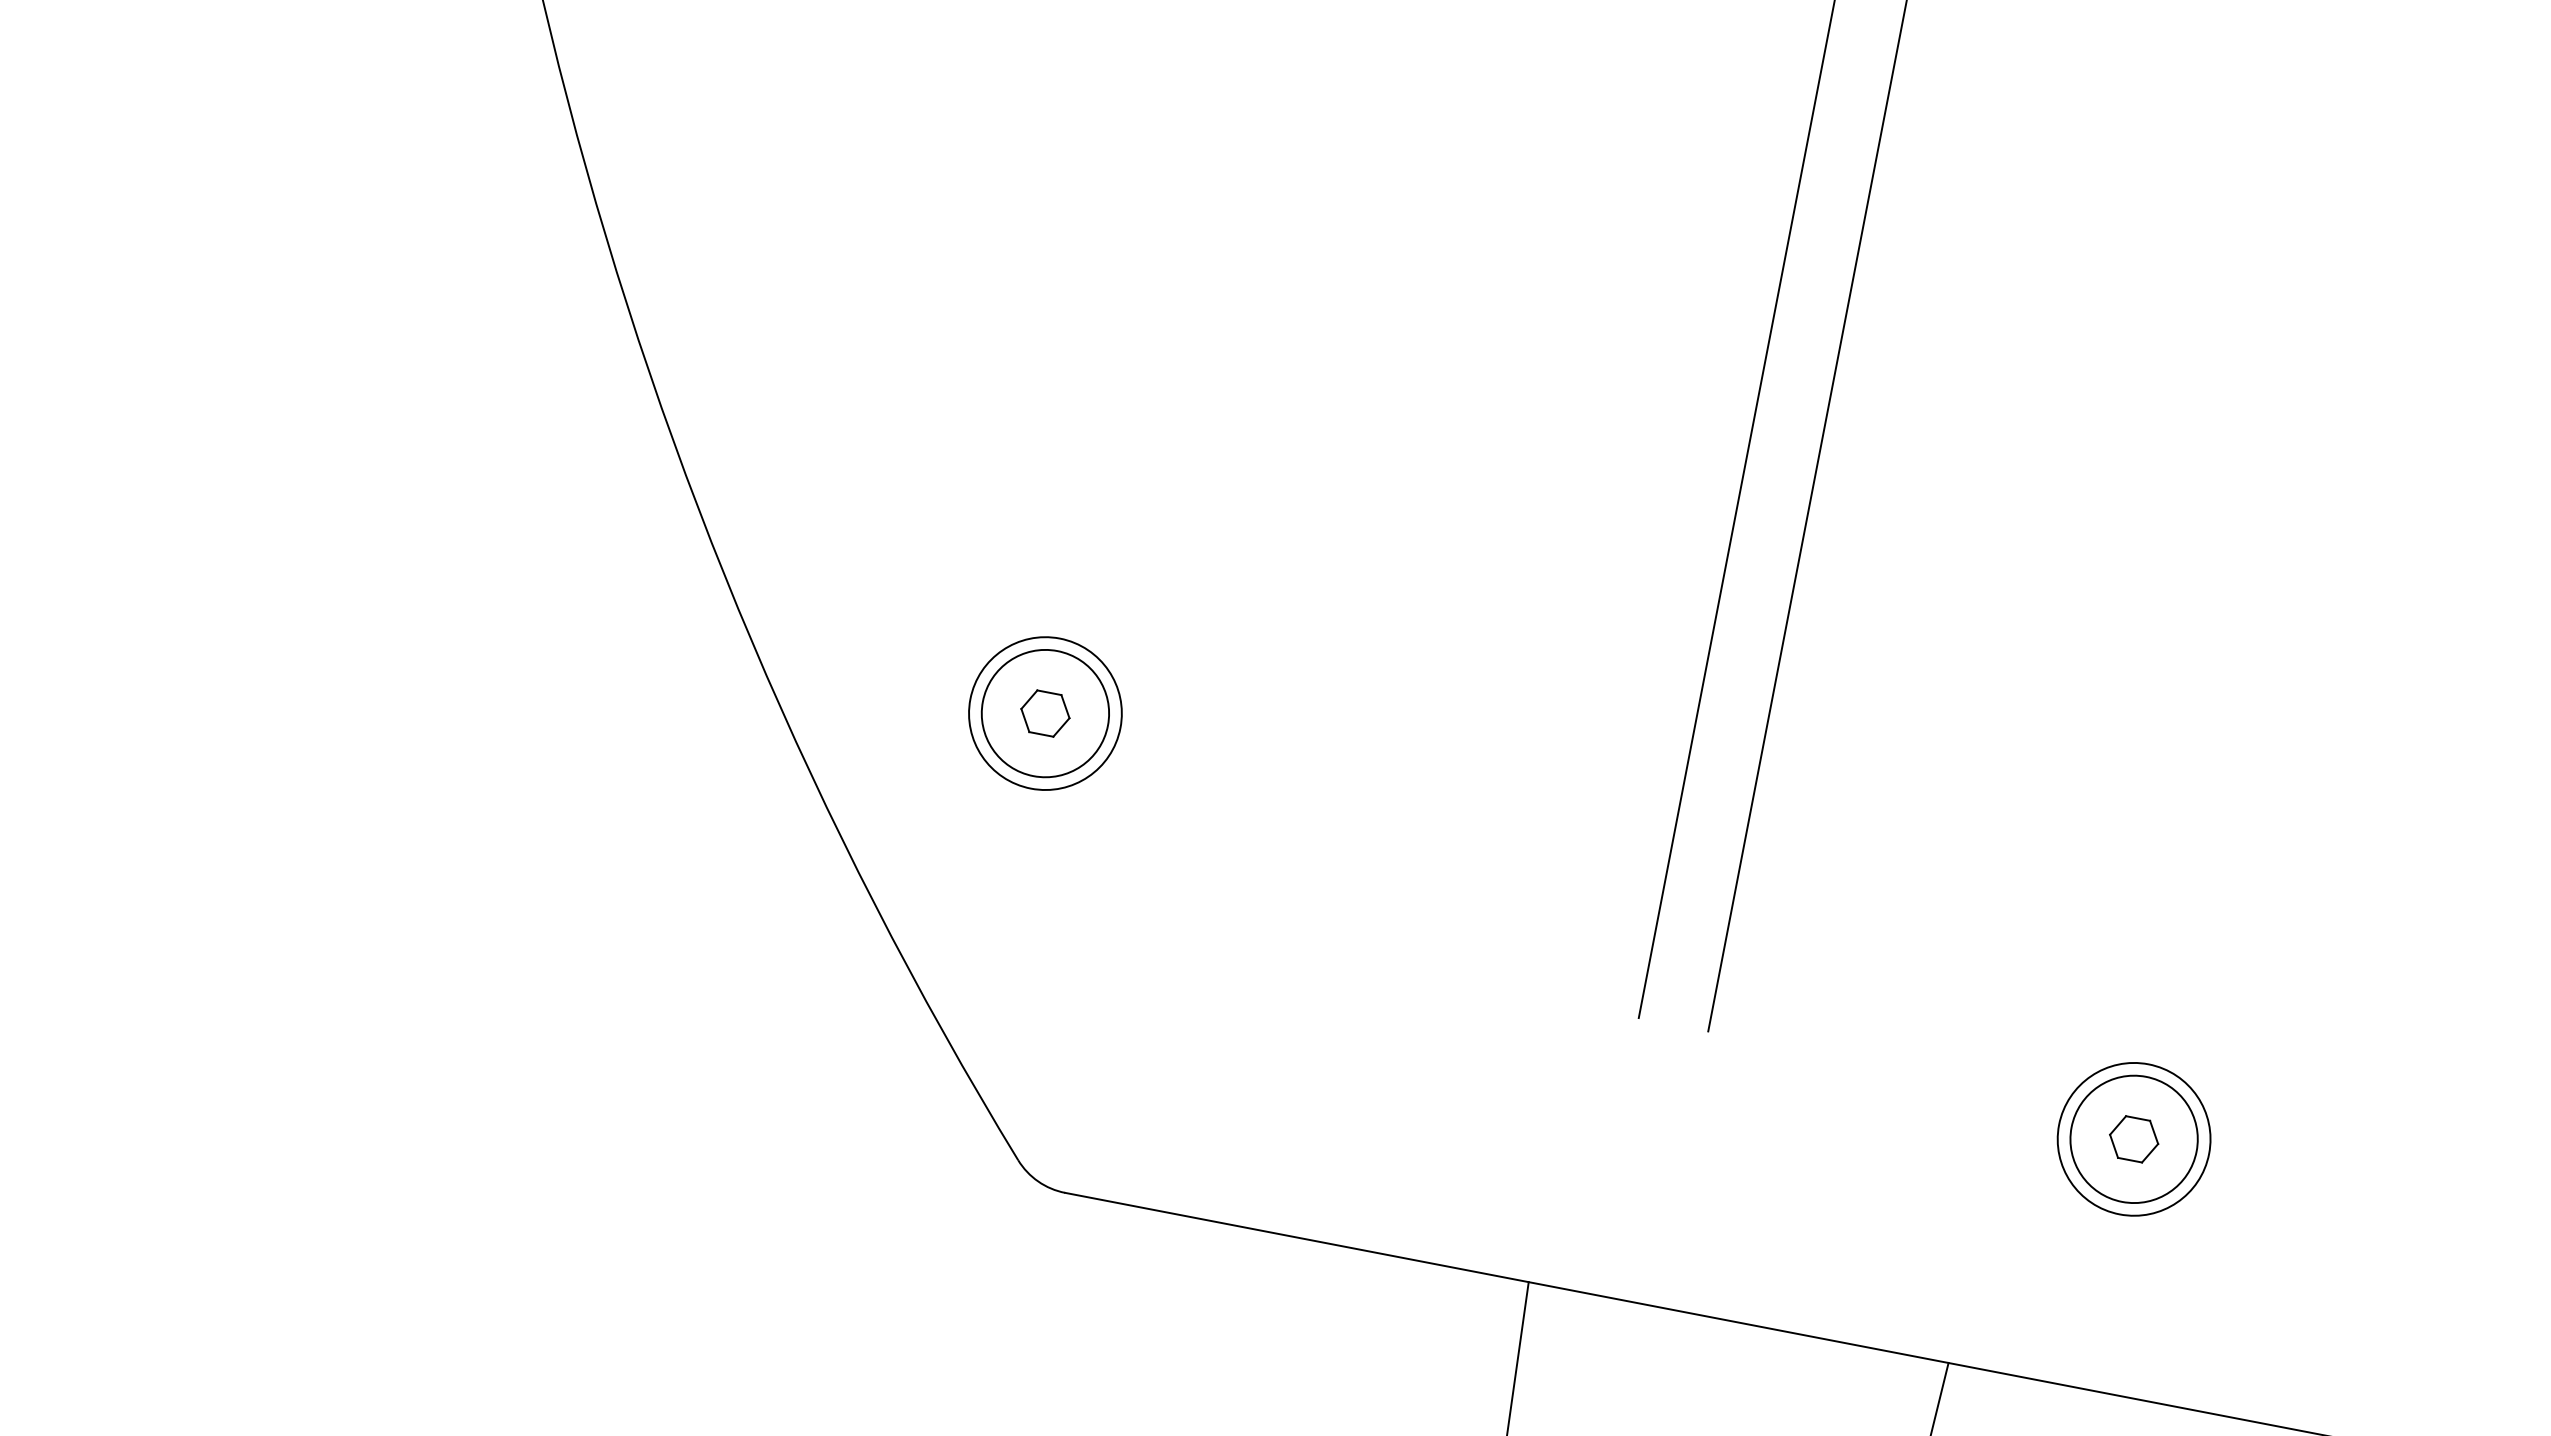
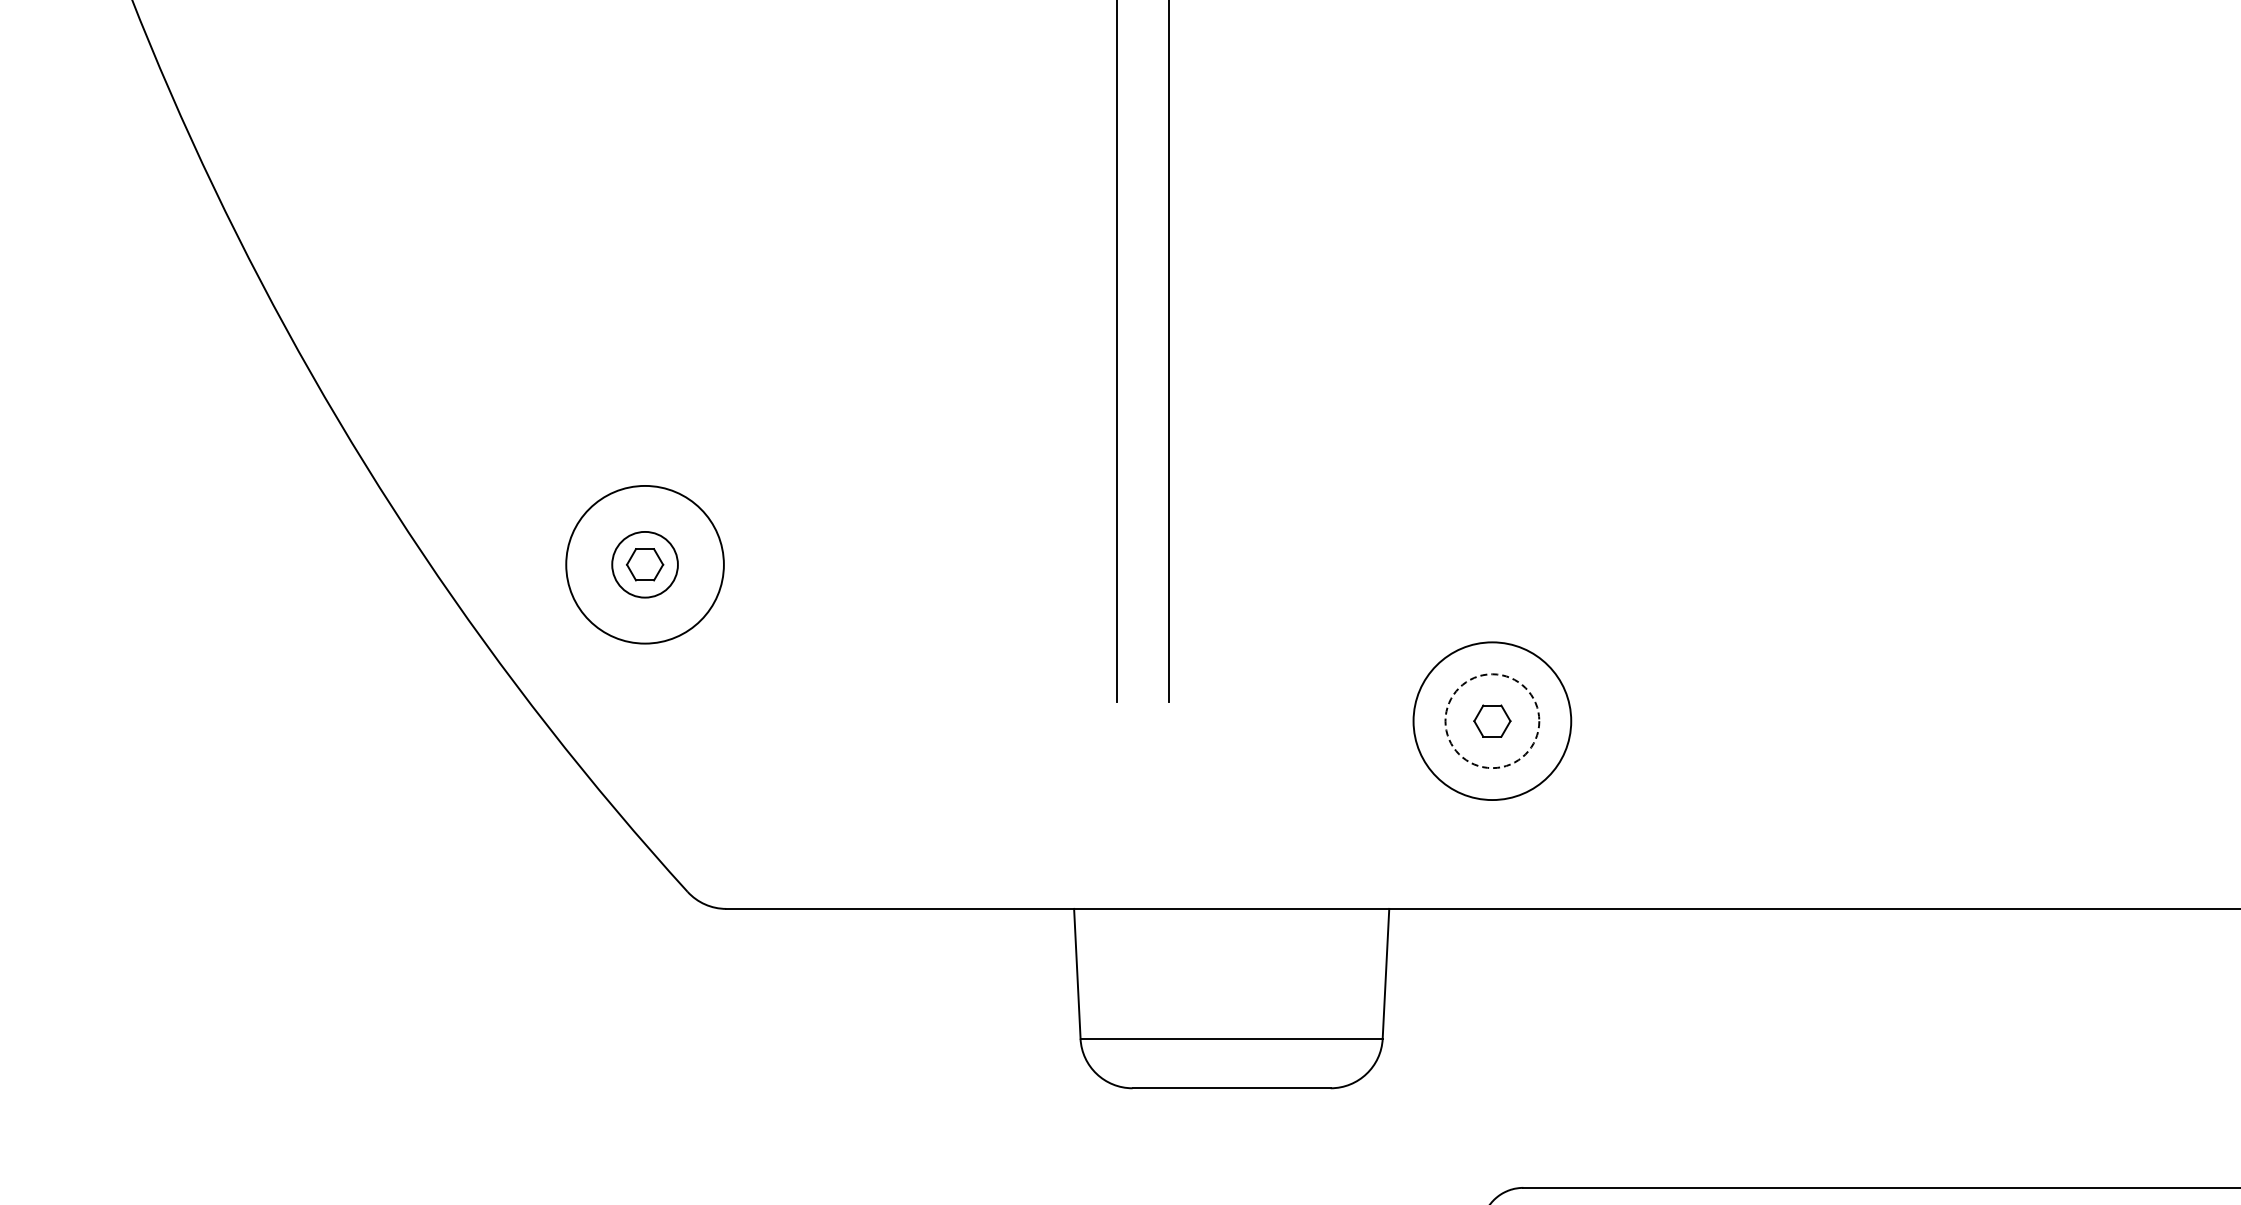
circle: (1044, 713) -> (644, 564), size x1.4
circle: (1046, 713) -> (645, 564), size x0.7
circle: (2134, 1138) -> (1492, 720), size x1.4
circle: (2134, 1139) -> (1492, 721), solid -> dashed

